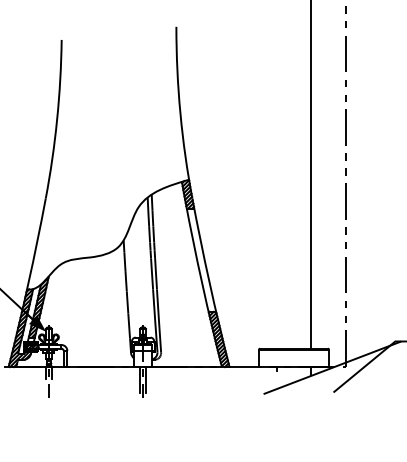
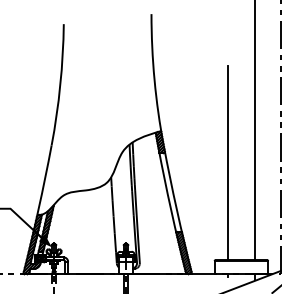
line: (276, 221) -> (228, 162), added

